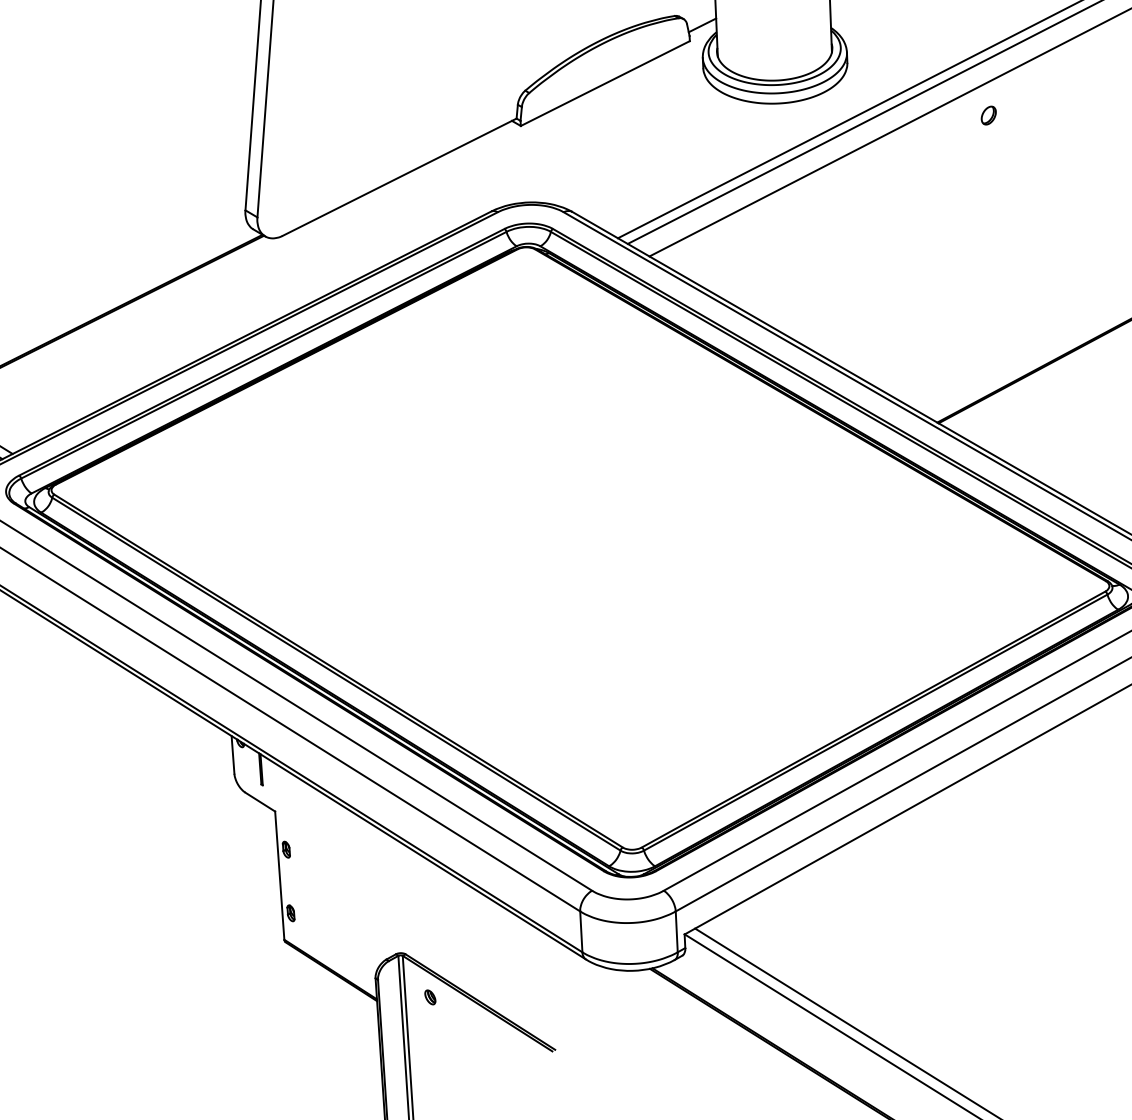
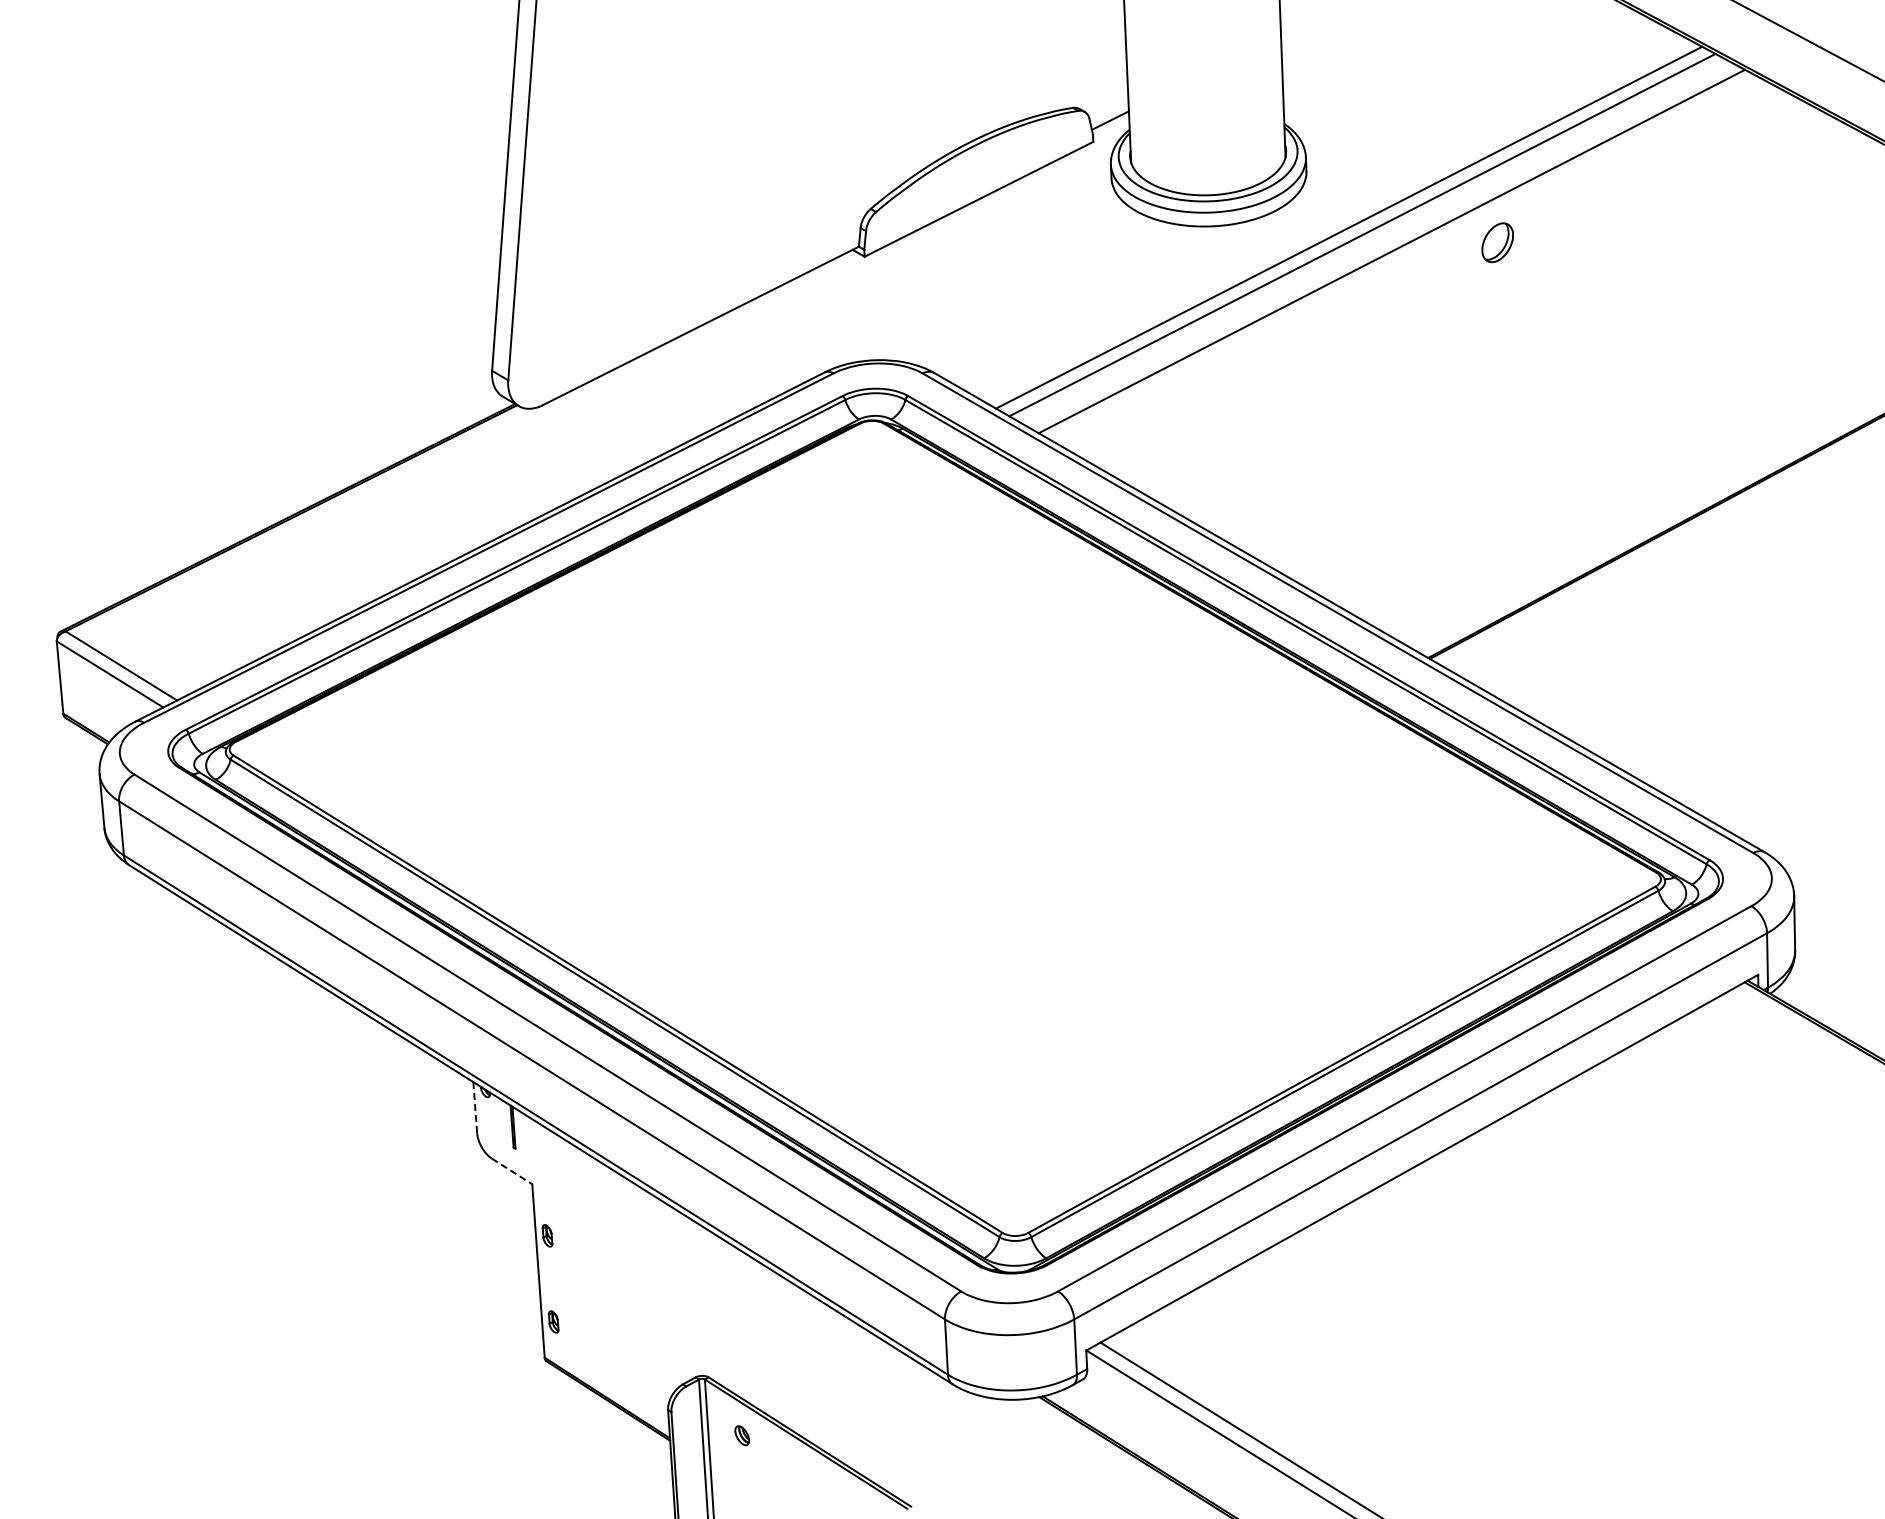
part: (988, 115) -> (1497, 242), size x1.6
line: (233, 754) -> (475, 1107), solid -> dashed
line: (260, 802) -> (512, 1171), solid -> dashed

